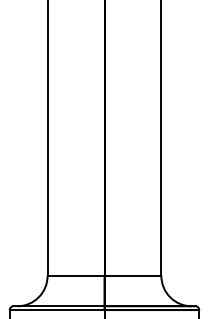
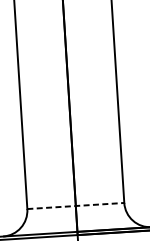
line: (104, 275) -> (75, 205), solid -> dashed

